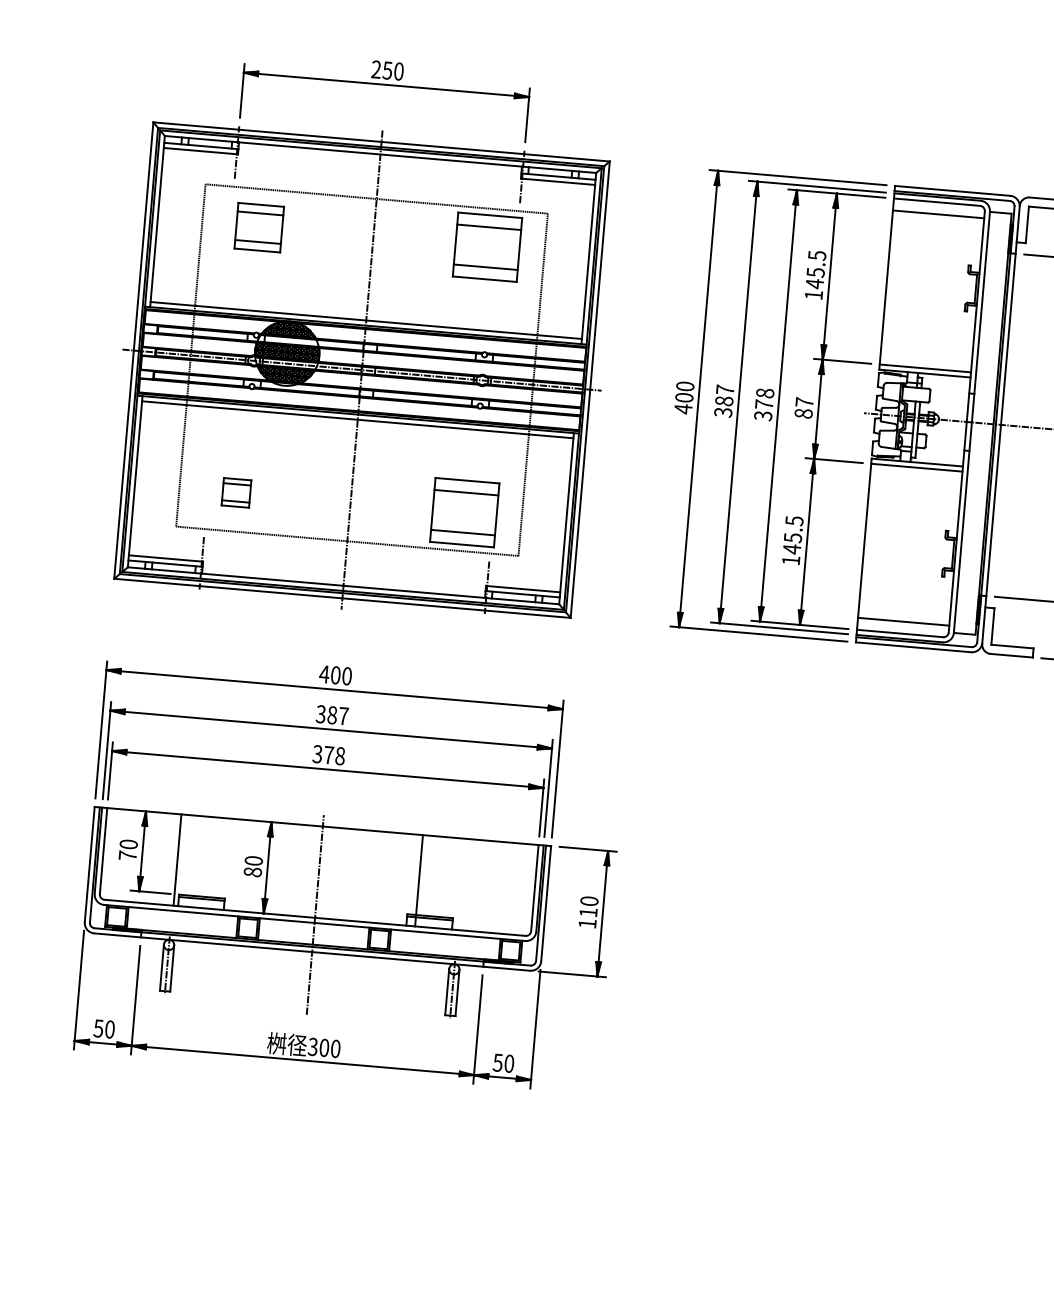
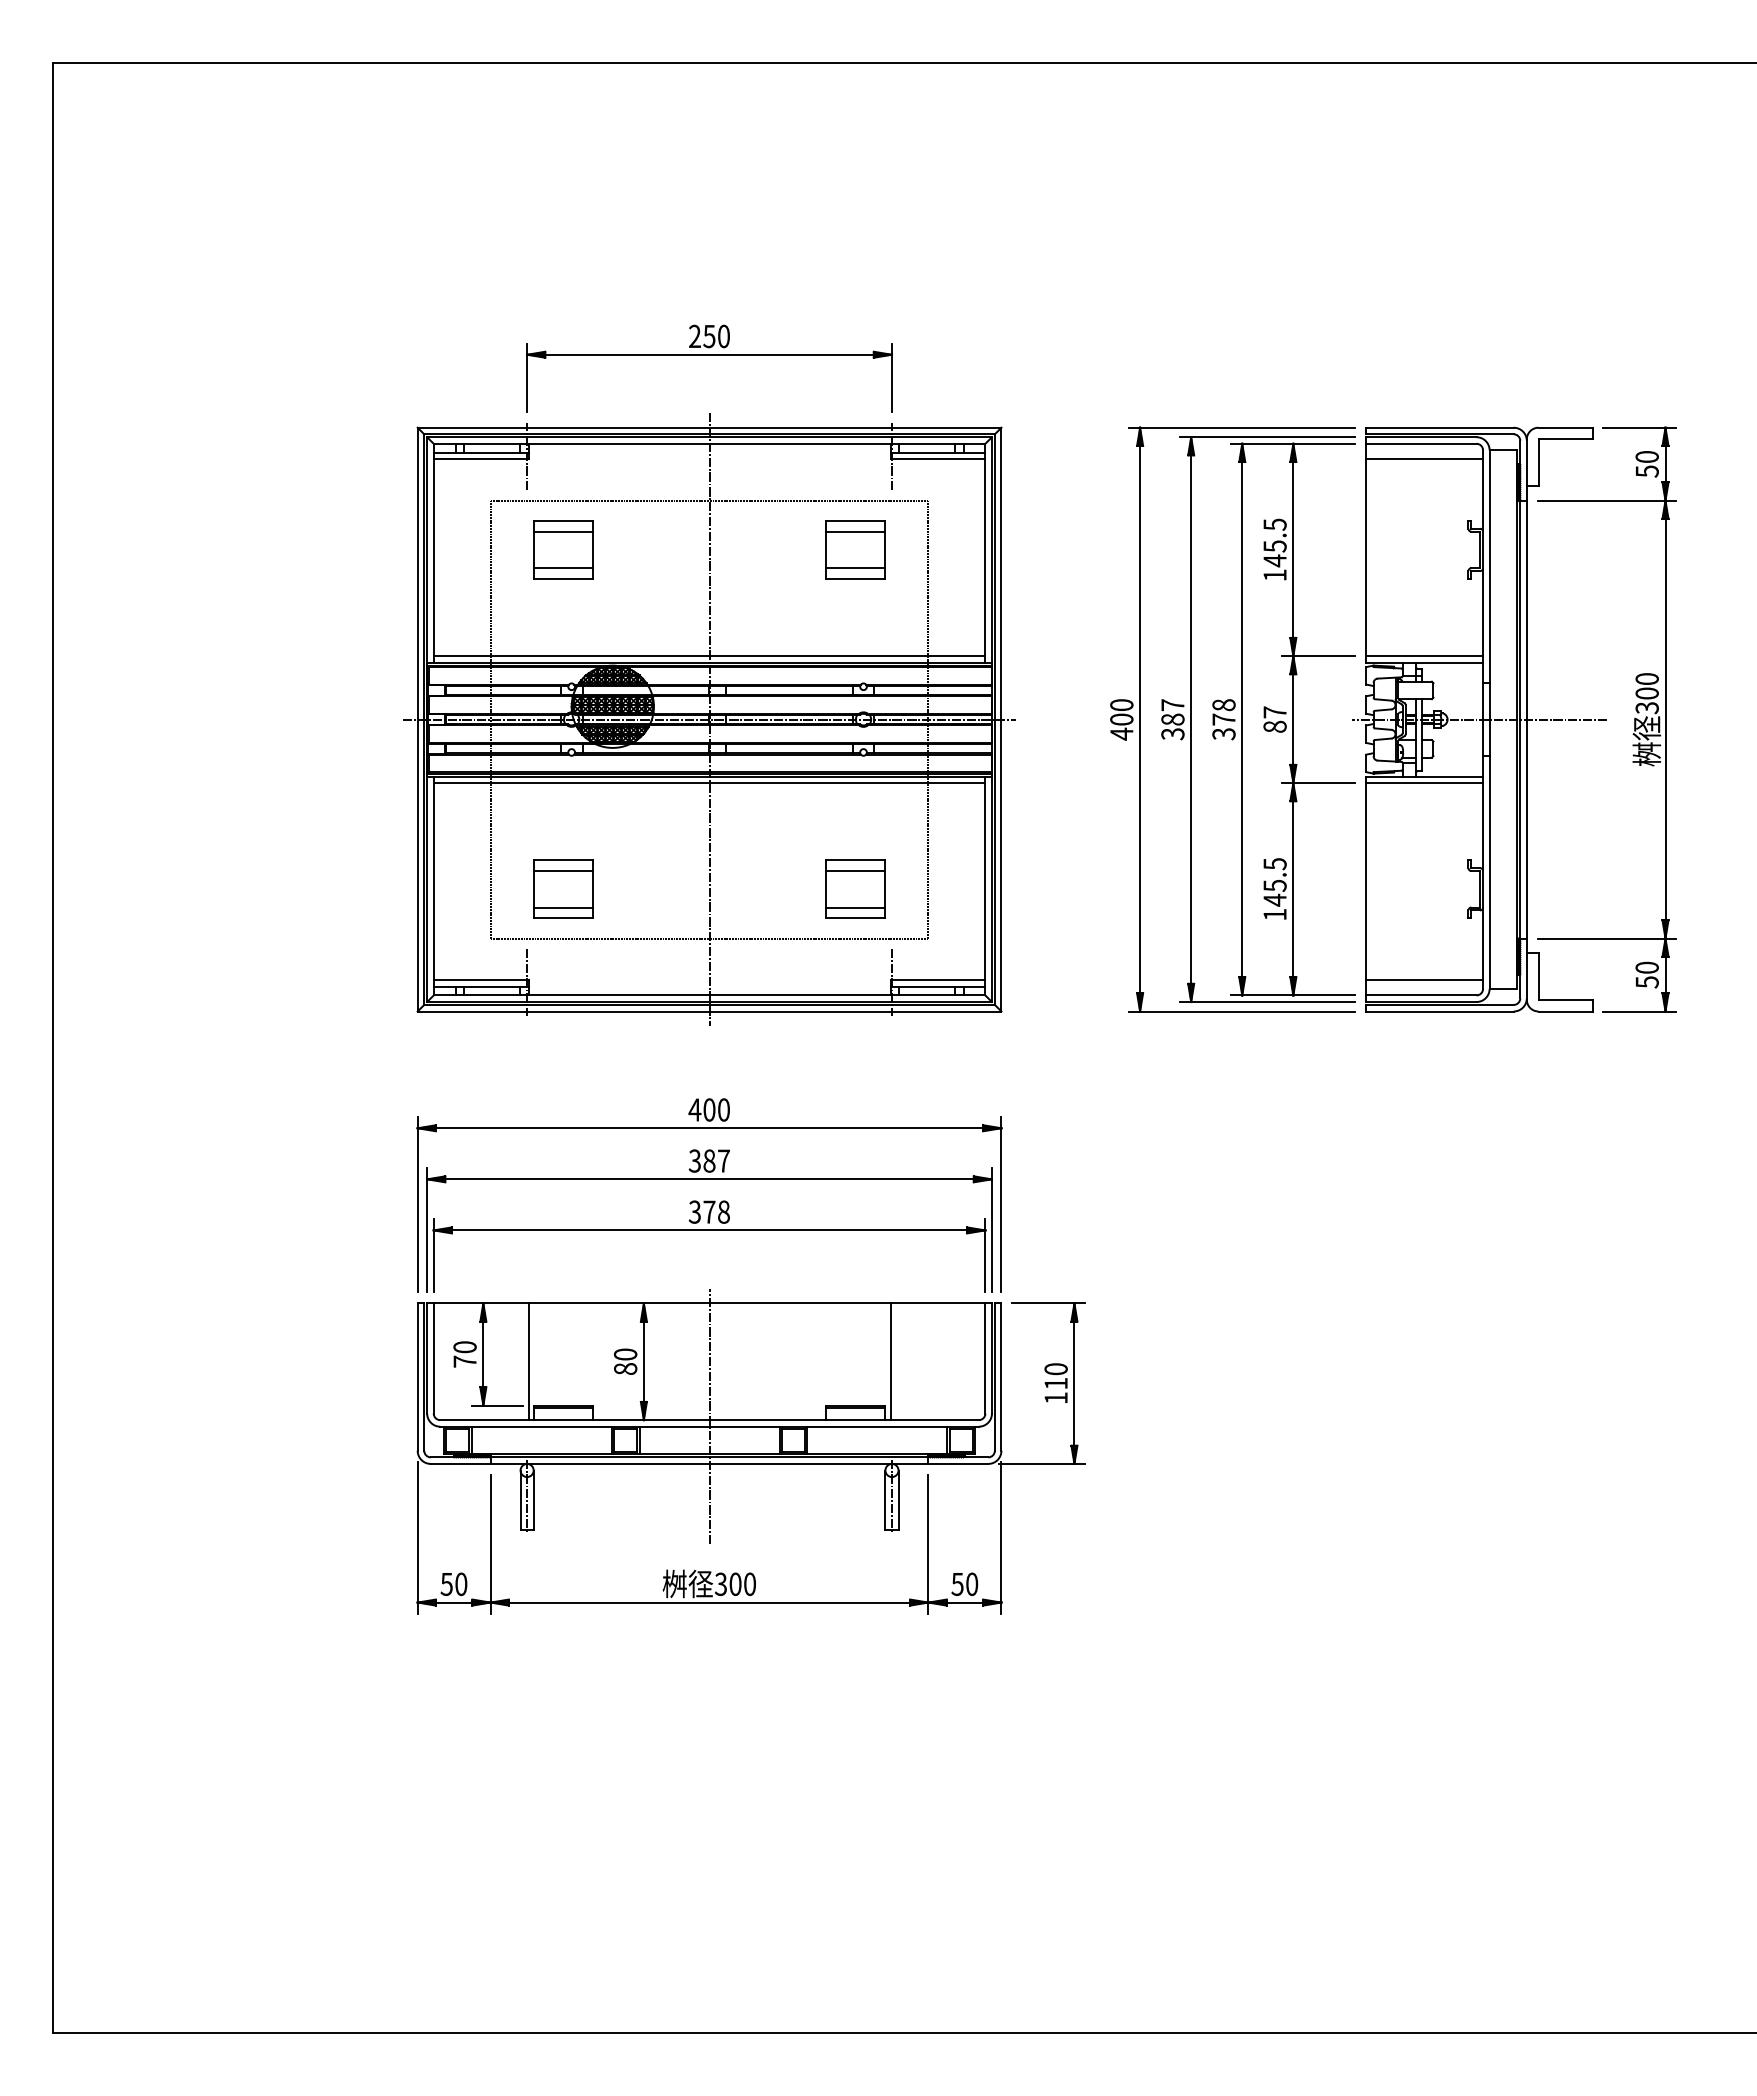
part: (487, 246) -> (855, 549), size x0.71
part: (236, 492) -> (563, 888), size x1.67
part: (464, 511) -> (855, 888), size x0.71
line: (419, 880) -> (890, 1361), moved

